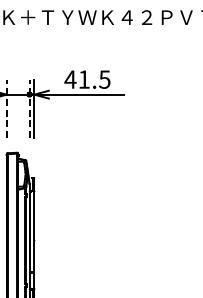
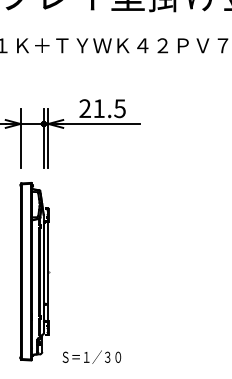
text: (69, 79) -> (84, 108), 41.5 -> 21.5
line: (6, 109) -> (20, 138), dashed -> solid
line: (29, 109) -> (43, 138), dashed -> solid

